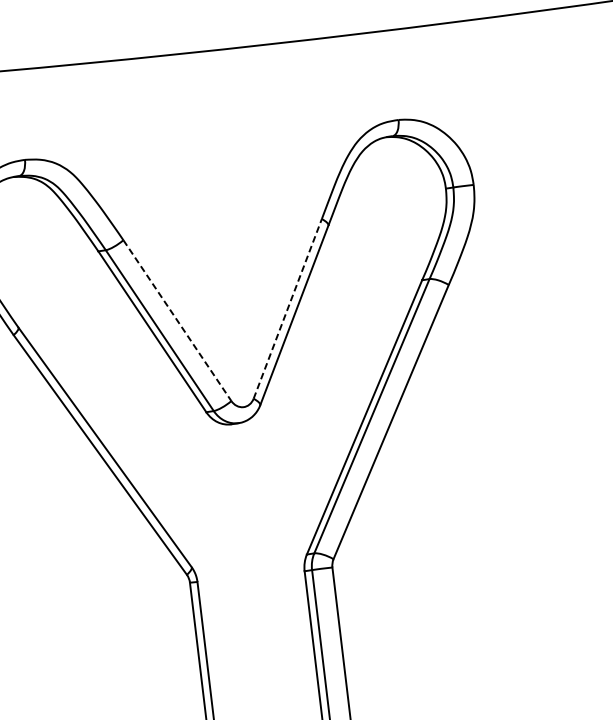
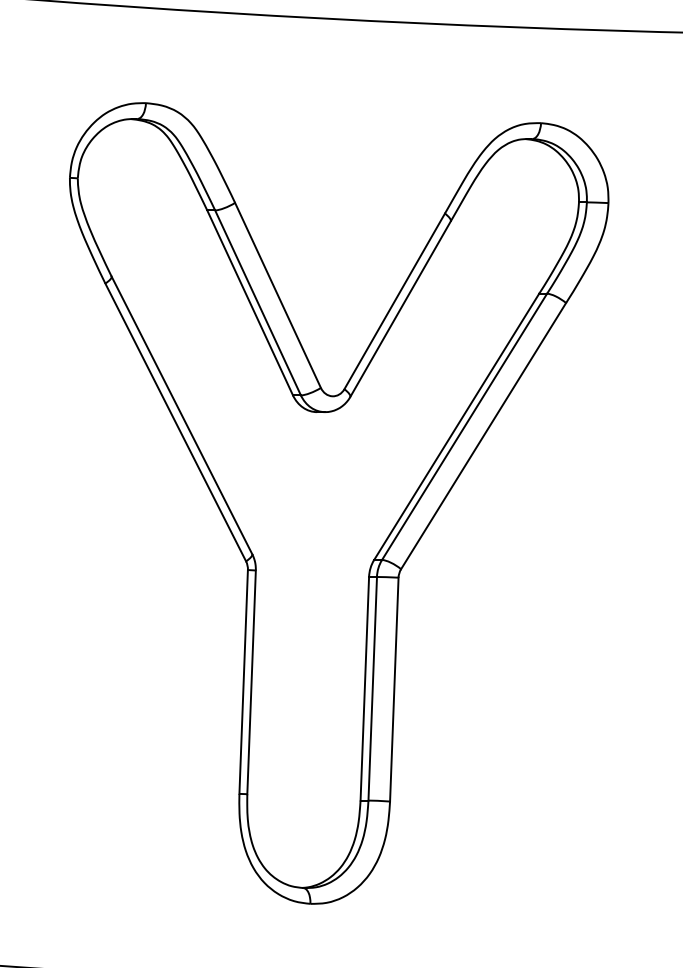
line: (287, 308) -> (394, 300), dashed -> solid
line: (177, 320) -> (278, 295), dashed -> solid

